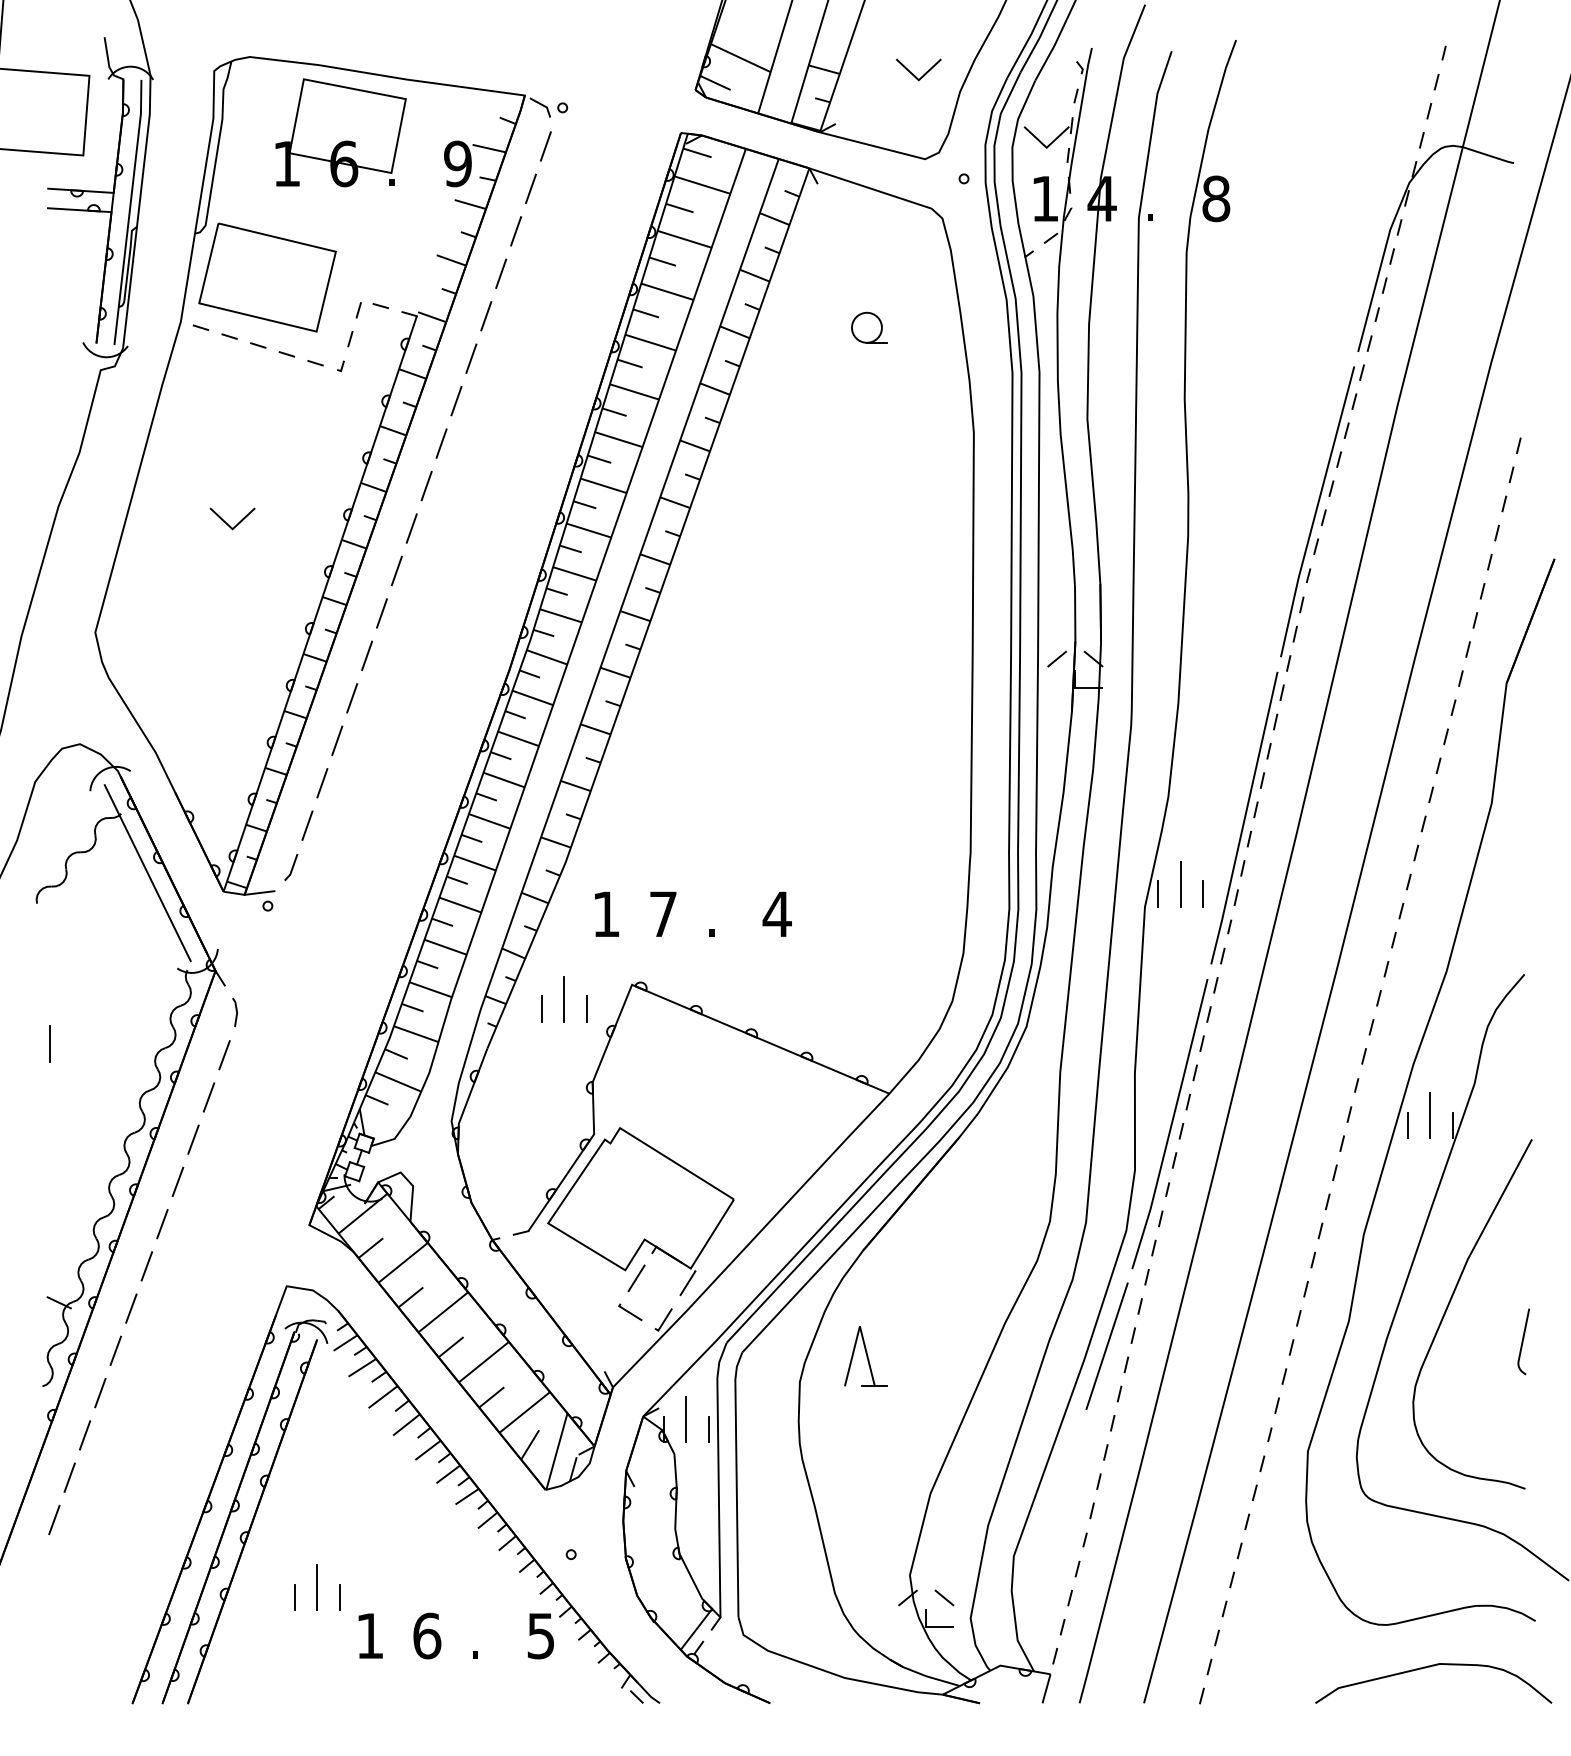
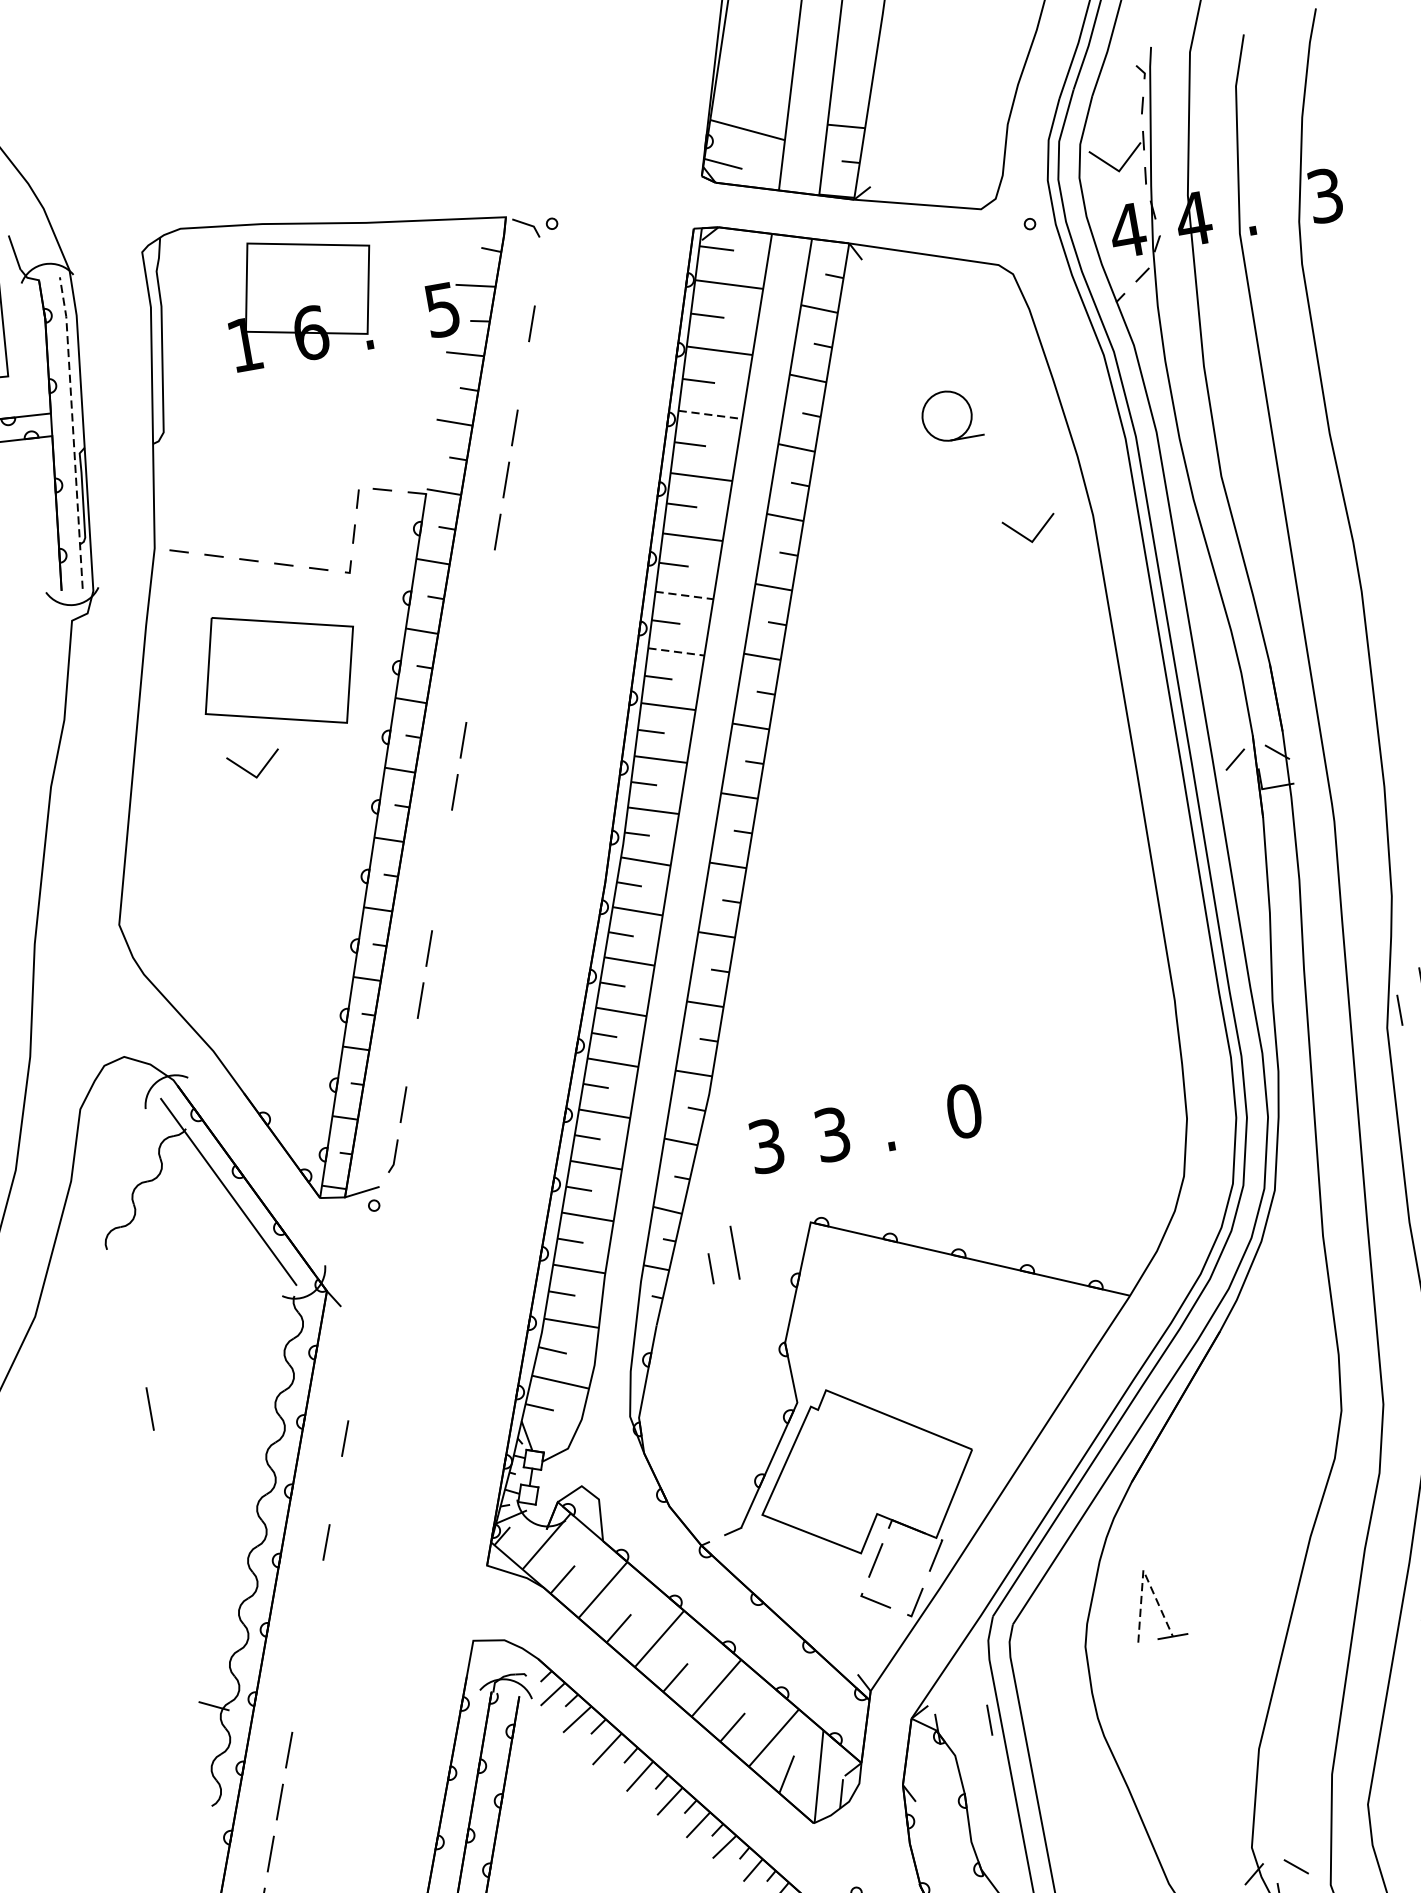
line: (913, 73) -> (1024, 535), moved
line: (545, 146) -> (540, 271), removed
text: (457, 163) -> (441, 309), 9 -> 5
text: (1044, 198) -> (1126, 230), 1 -> 4
text: (1216, 198) -> (1325, 195), 8 -> 3
line: (129, 212) -> (73, 432), solid -> dashed
line: (516, 231) -> (523, 375), removed
part: (267, 277) -> (279, 670), moved
line: (667, 291) -> (710, 414), solid -> dashed
part: (869, 327) -> (951, 414), size x1.4
line: (456, 401) -> (489, 584), removed
line: (618, 439) -> (684, 595), solid -> dashed
line: (441, 443) -> (480, 636), removed
line: (426, 485) -> (471, 687), removed
line: (604, 485) -> (677, 651), solid -> dashed
line: (381, 613) -> (445, 844), removed
line: (367, 655) -> (438, 895), removed
line: (322, 783) -> (412, 1052), removed
text: (606, 914) -> (766, 1146), 1 -> 3
text: (663, 914) -> (832, 1134), 7 -> 3
text: (776, 914) -> (963, 1111), 4 -> 0
line: (586, 1008) -> (762, 1258), removed
line: (236, 1012) -> (359, 1334), removed
line: (224, 1055) -> (354, 1386), removed
line: (193, 1139) -> (335, 1490), removed
line: (162, 1224) -> (317, 1594), removed
line: (146, 1266) -> (307, 1646), removed
line: (131, 1308) -> (298, 1698), removed
line: (859, 1326) -> (1142, 1570), solid -> dashed
line: (686, 1419) -> (962, 1713), removed

